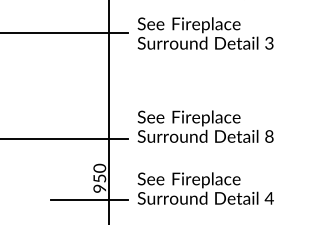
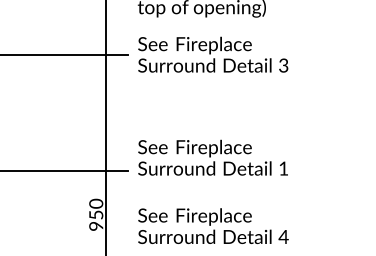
text: (269, 136) -> (283, 168), 8 -> 1
line: (89, 200) -> (84, 239), removed

